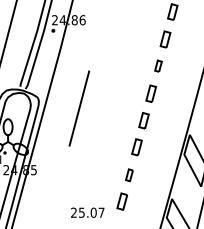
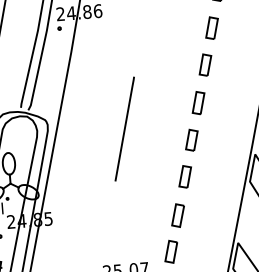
part: (158, 65) -> (205, 64), size x1.43
line: (79, 108) -> (124, 128), moved
part: (129, 174) -> (178, 214), size x1.43

